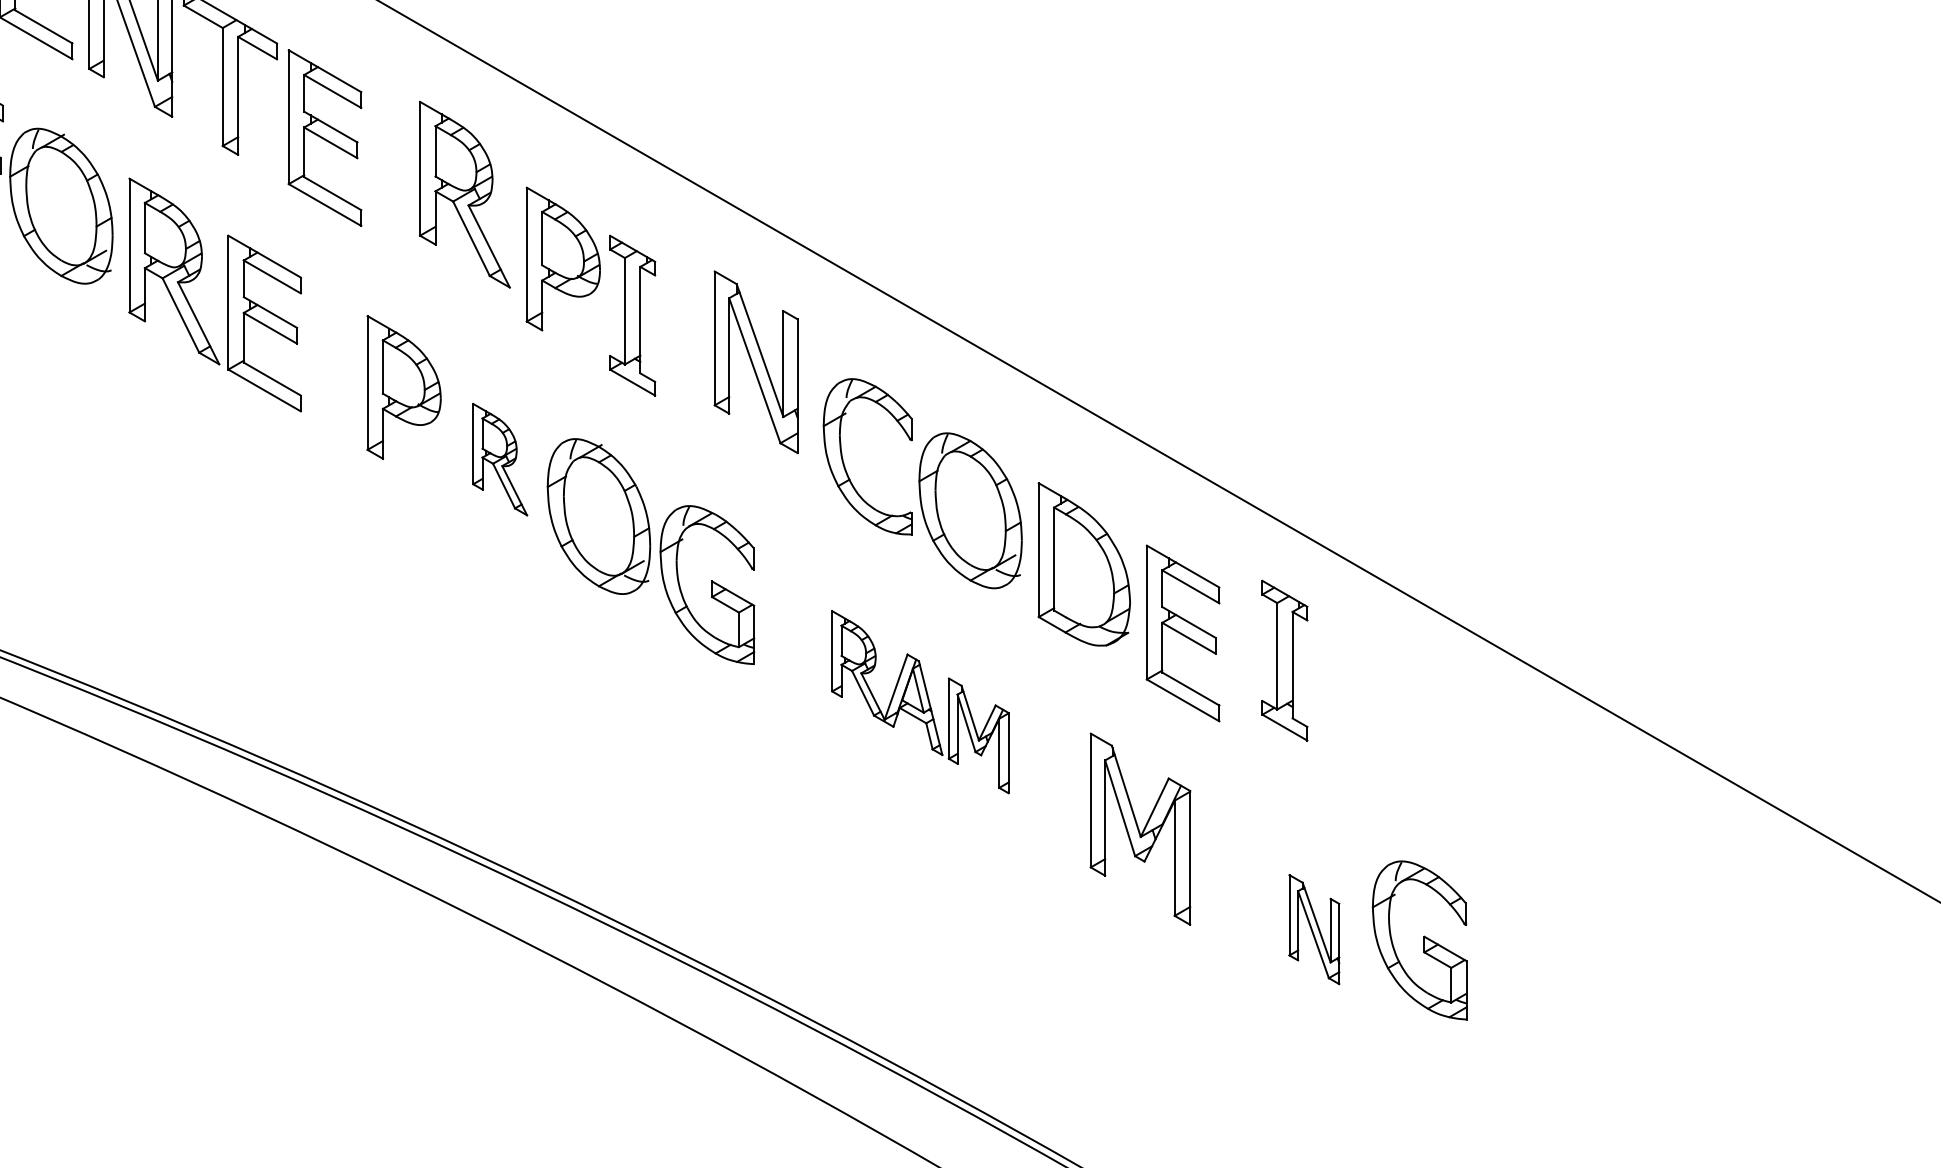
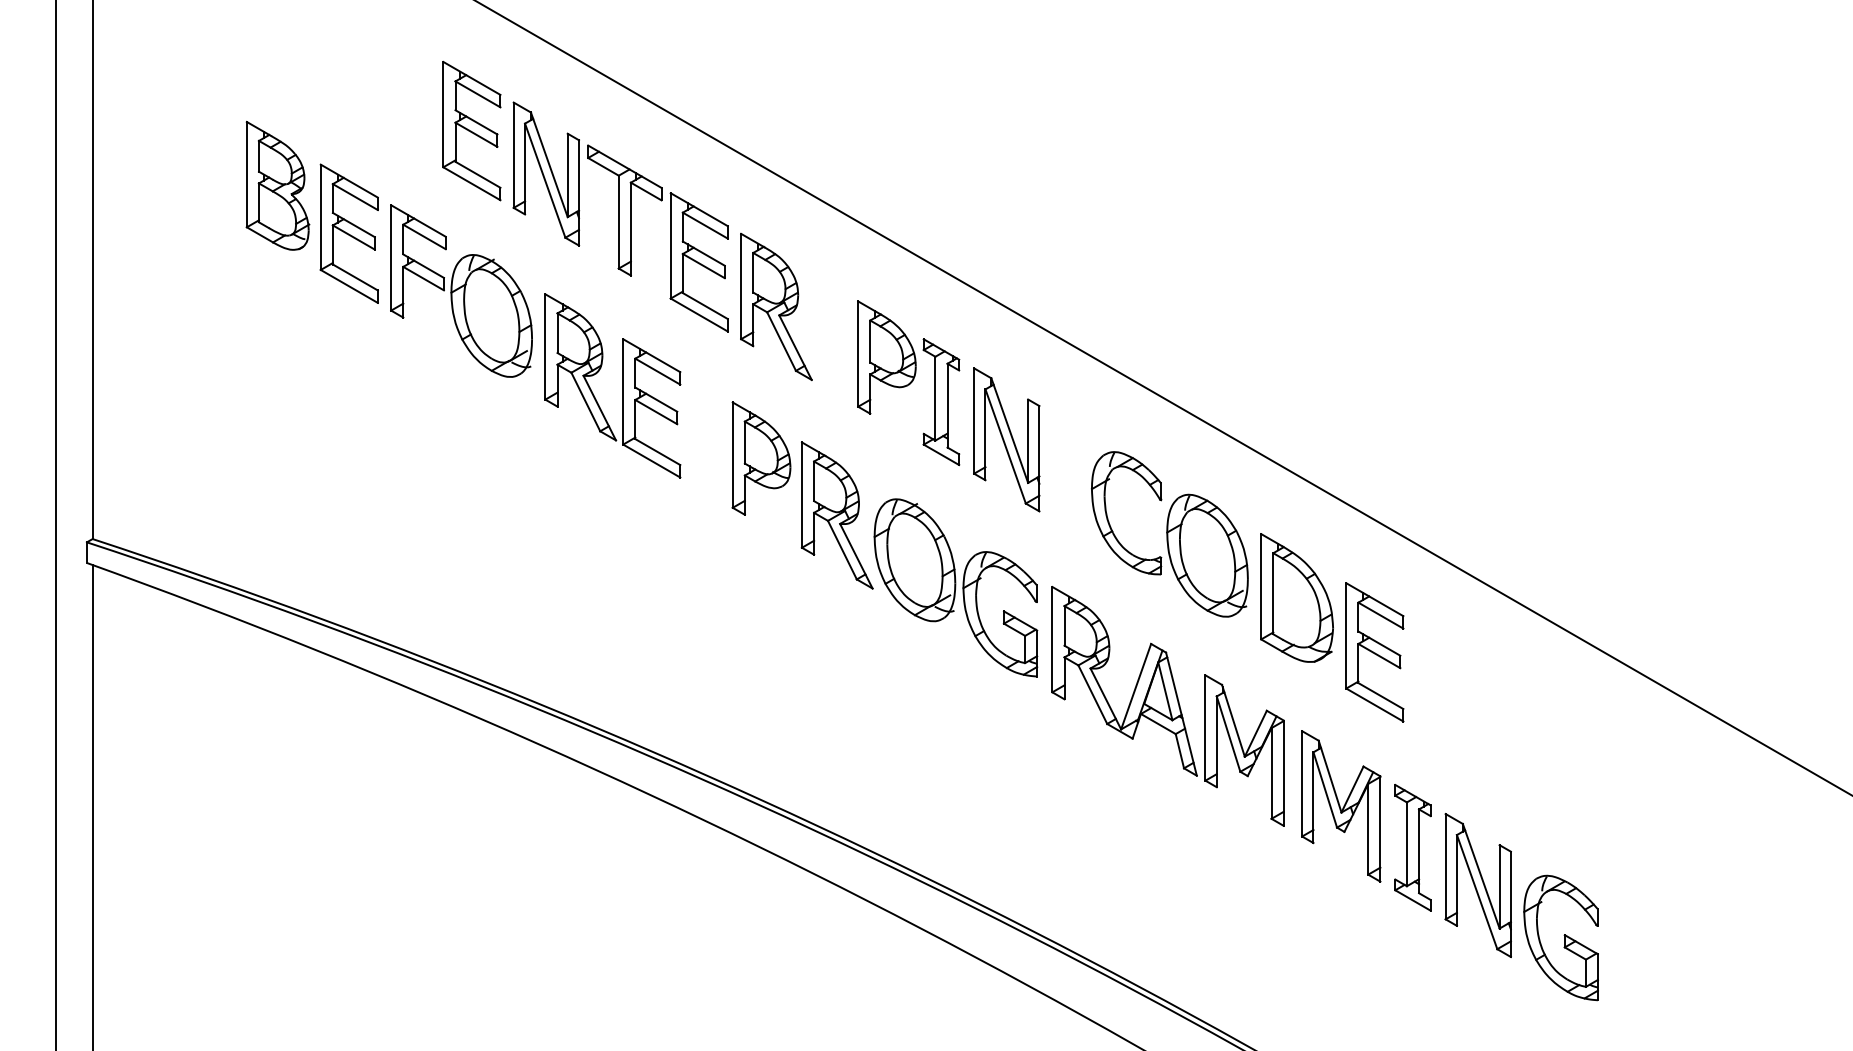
part: (465, 194) -> (776, 306), moved
part: (755, 361) -> (1006, 439), moved
part: (499, 459) -> (836, 515), size x1.67
part: (1284, 660) -> (1412, 847), moved
part: (919, 702) -> (1167, 706), size x1.67
part: (1313, 929) -> (1477, 885), size x1.67
part: (1418, 939) -> (1560, 937), moved

